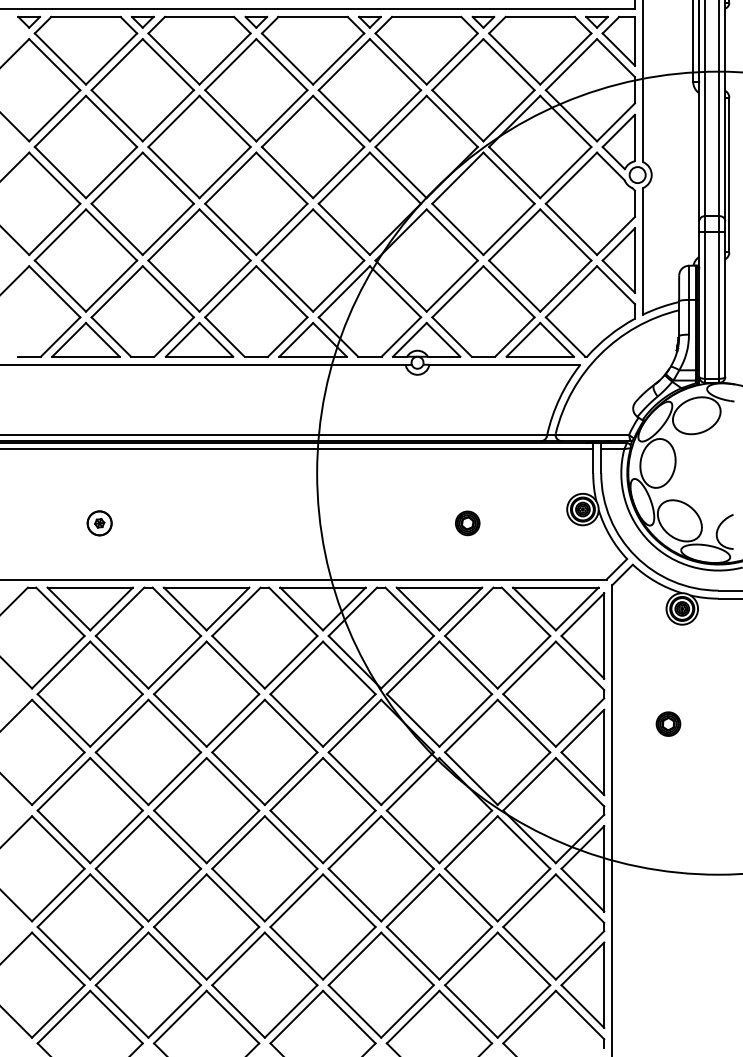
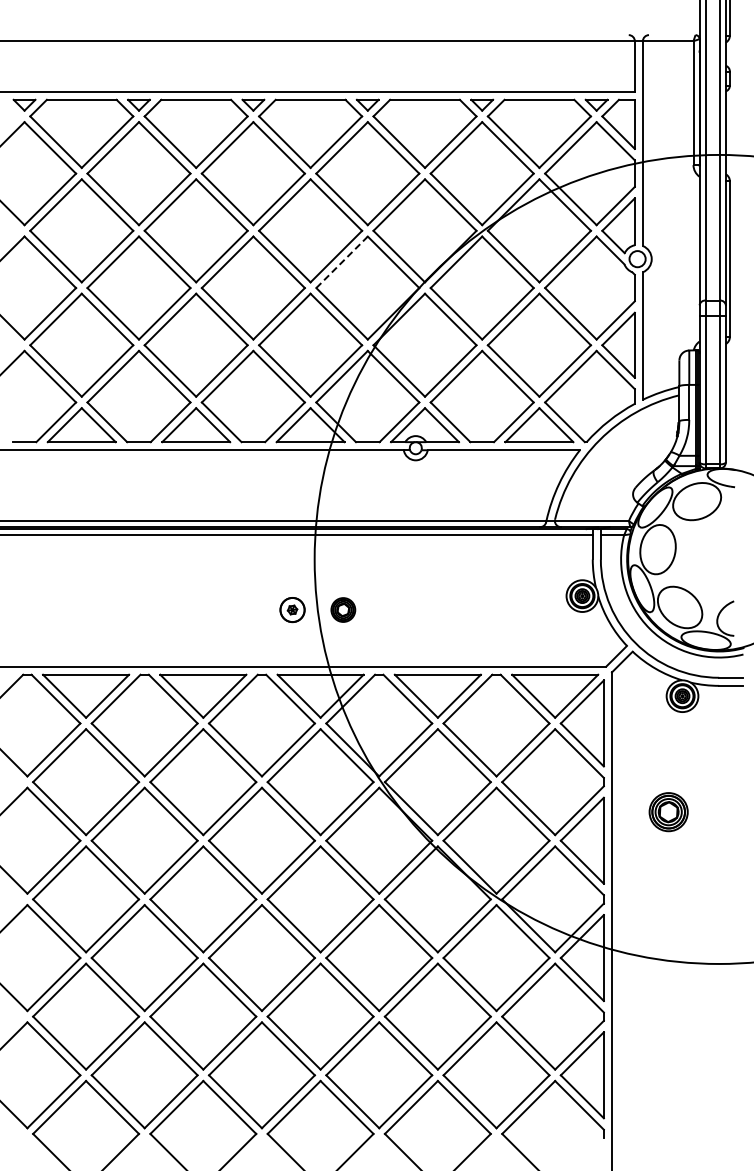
line: (344, 177) -> (342, 261), solid -> dashed
part: (467, 522) -> (343, 609), moved
part: (99, 523) -> (292, 610), moved
part: (668, 724) -> (668, 812), size x1.6

